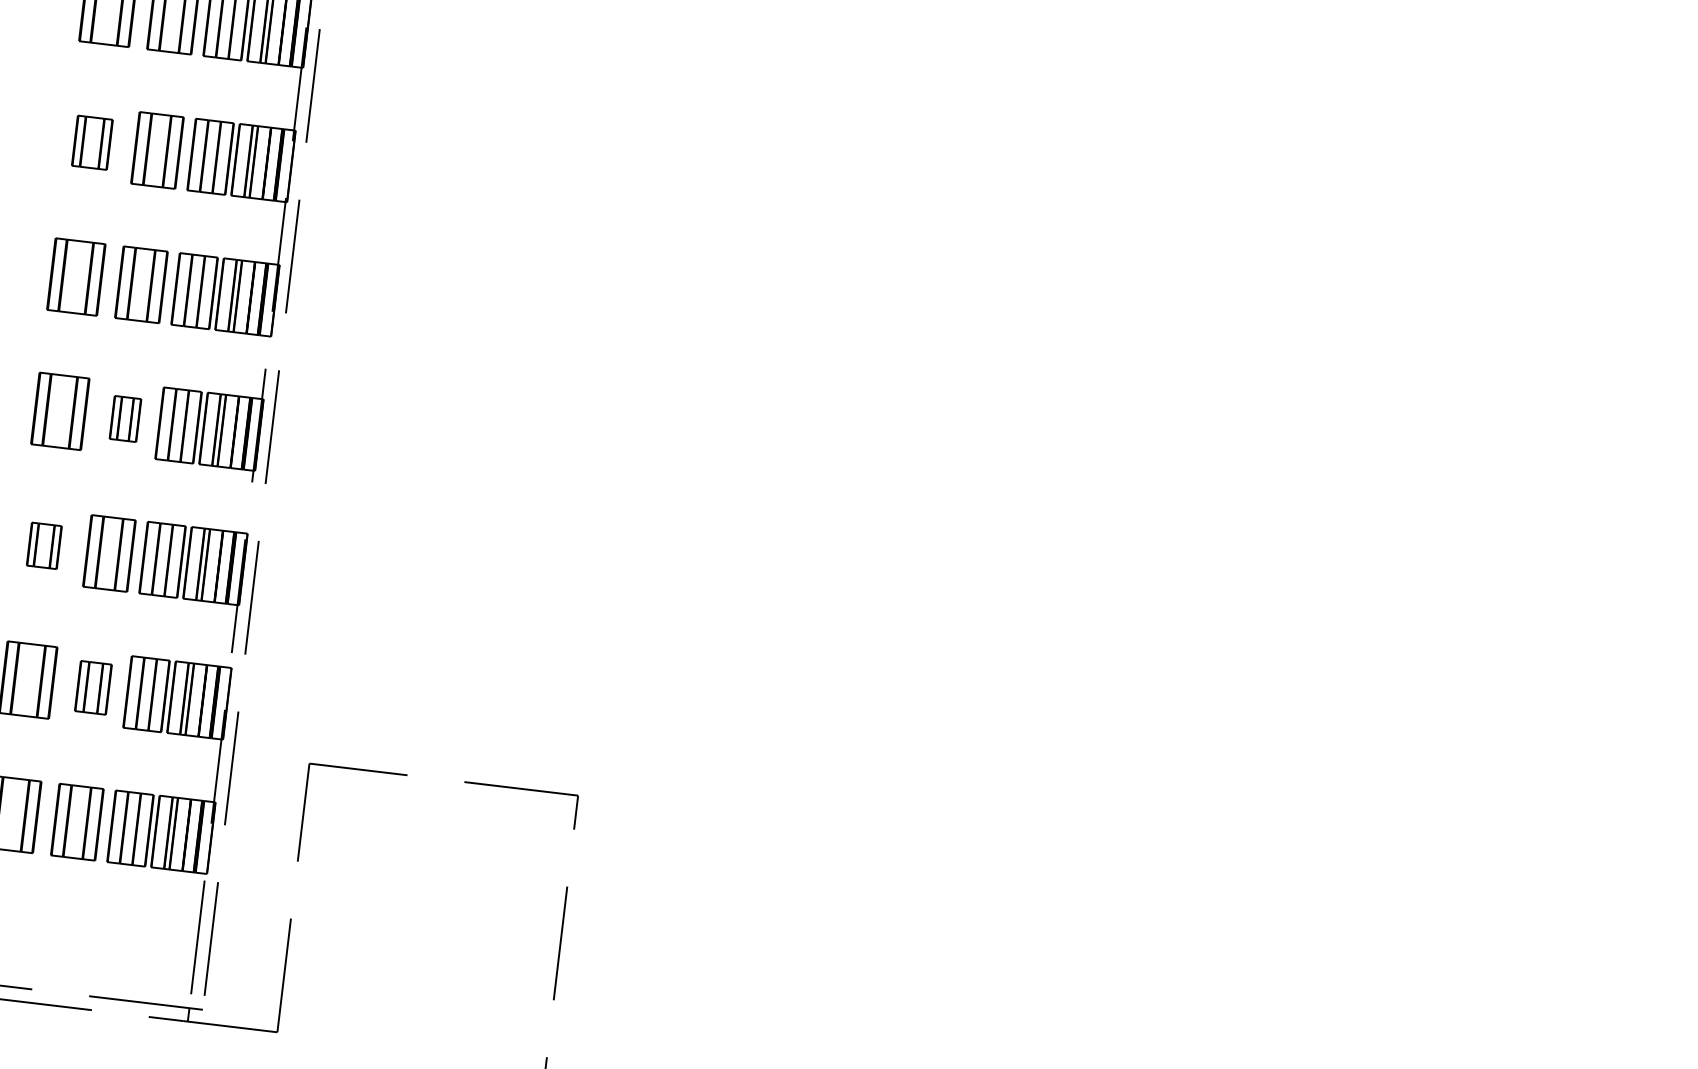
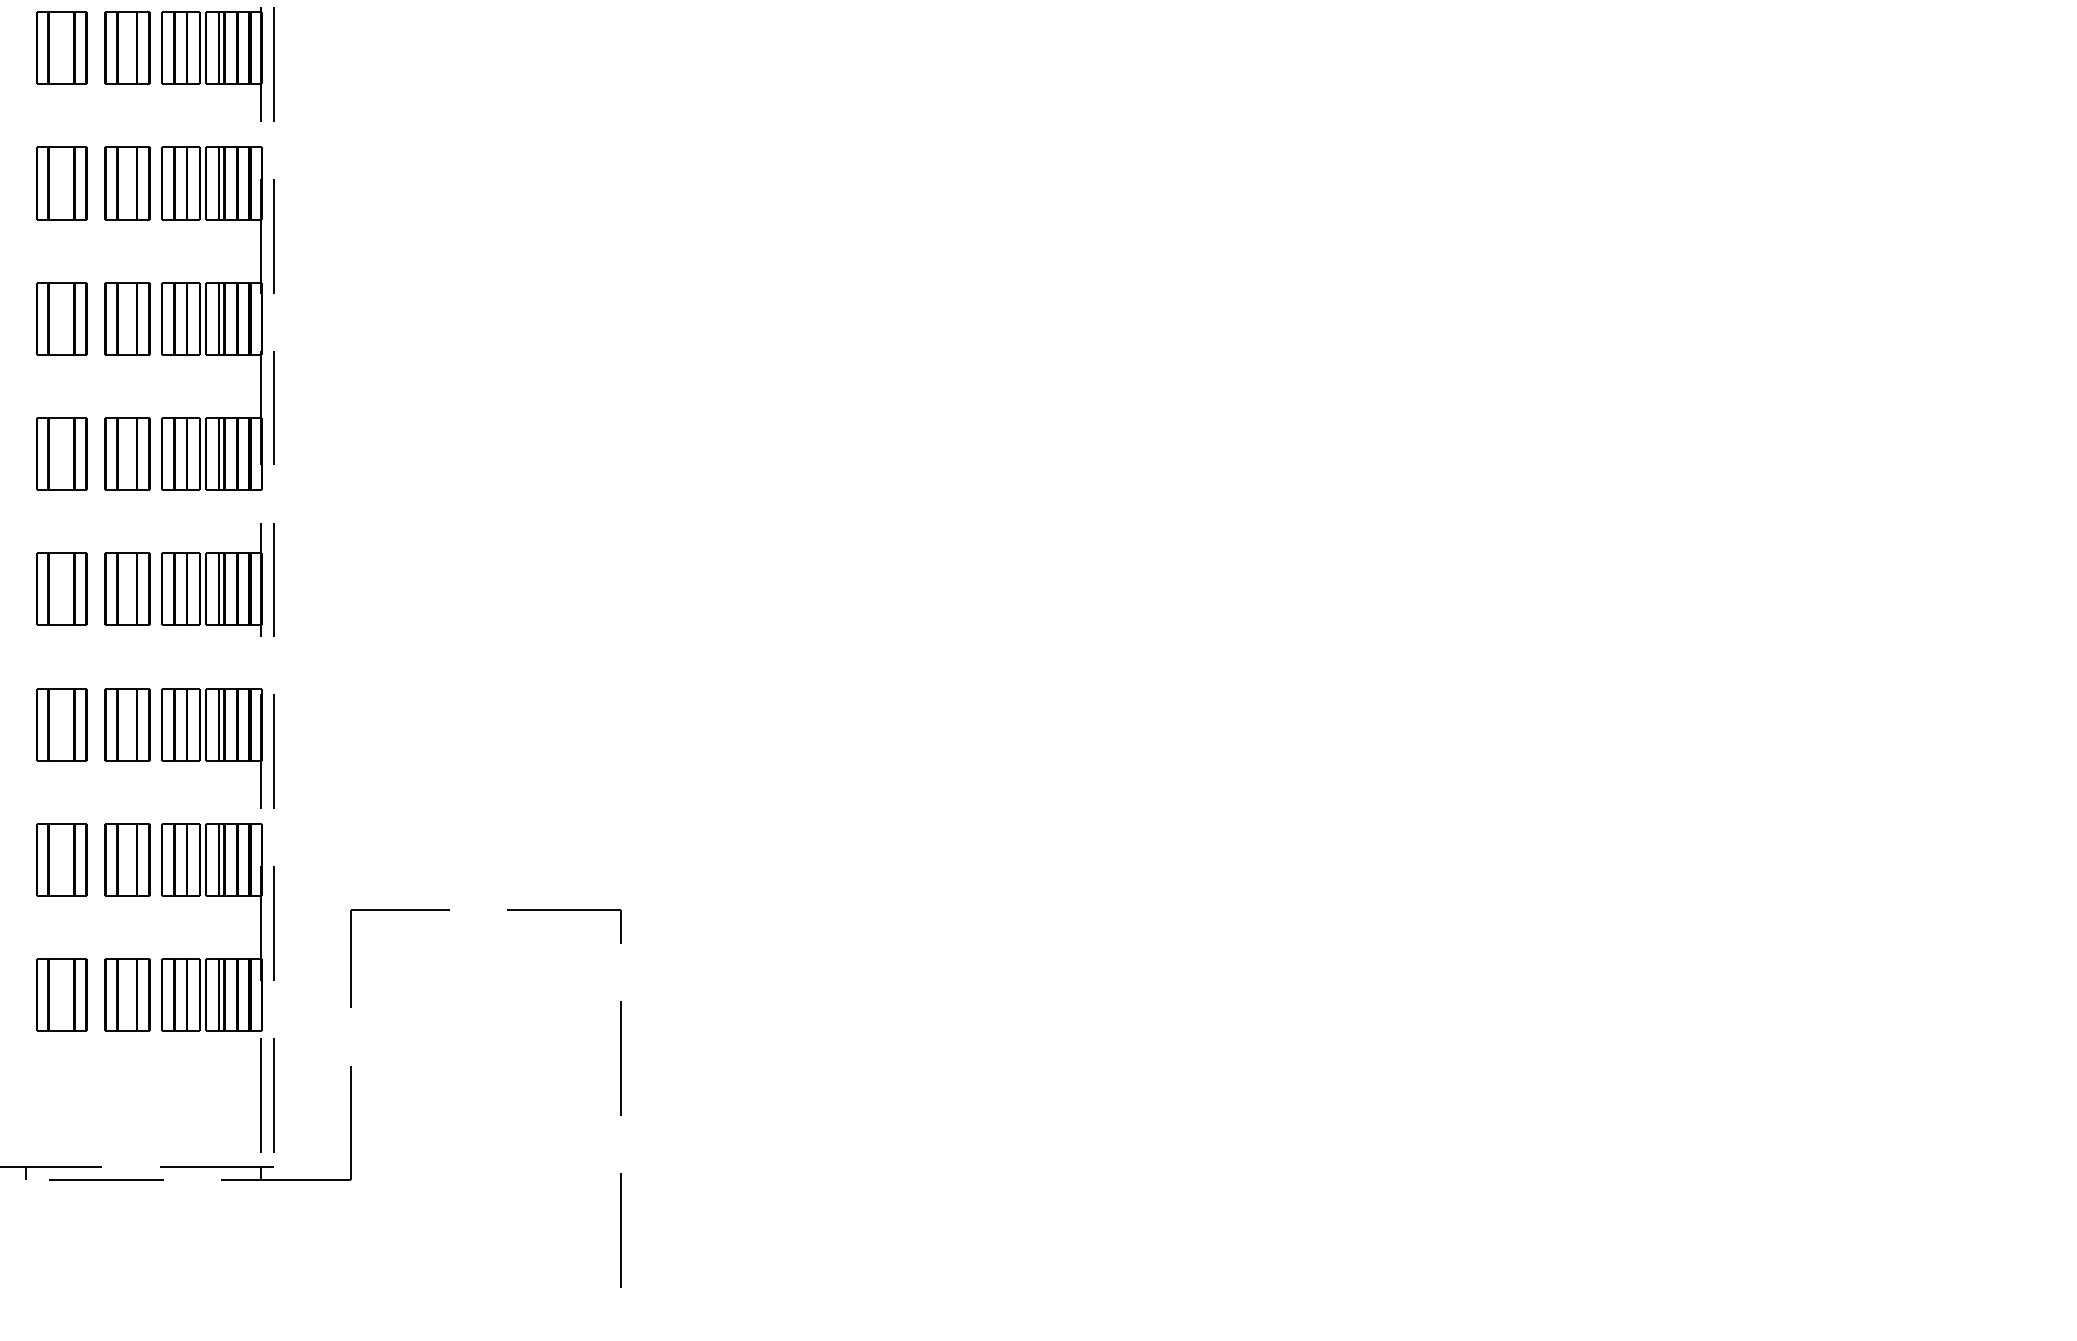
part: (92, 142) -> (61, 318), size x1.43
part: (125, 418) -> (127, 588), size x1.67
part: (44, 545) -> (61, 724), size x1.67
part: (93, 687) -> (127, 859), size x1.43

